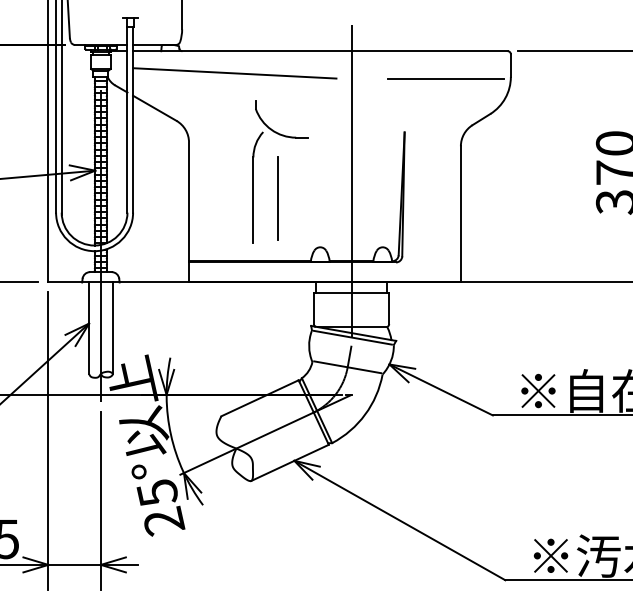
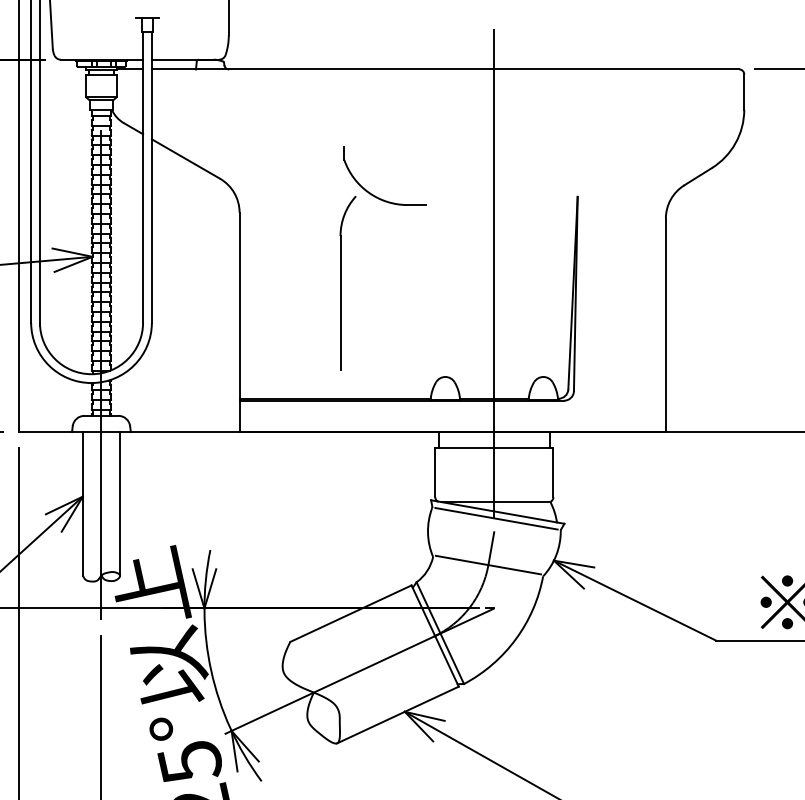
line: (234, 73) -> (310, 104), removed
line: (445, 79) -> (641, 113), removed
line: (277, 198) -> (378, 300), removed

